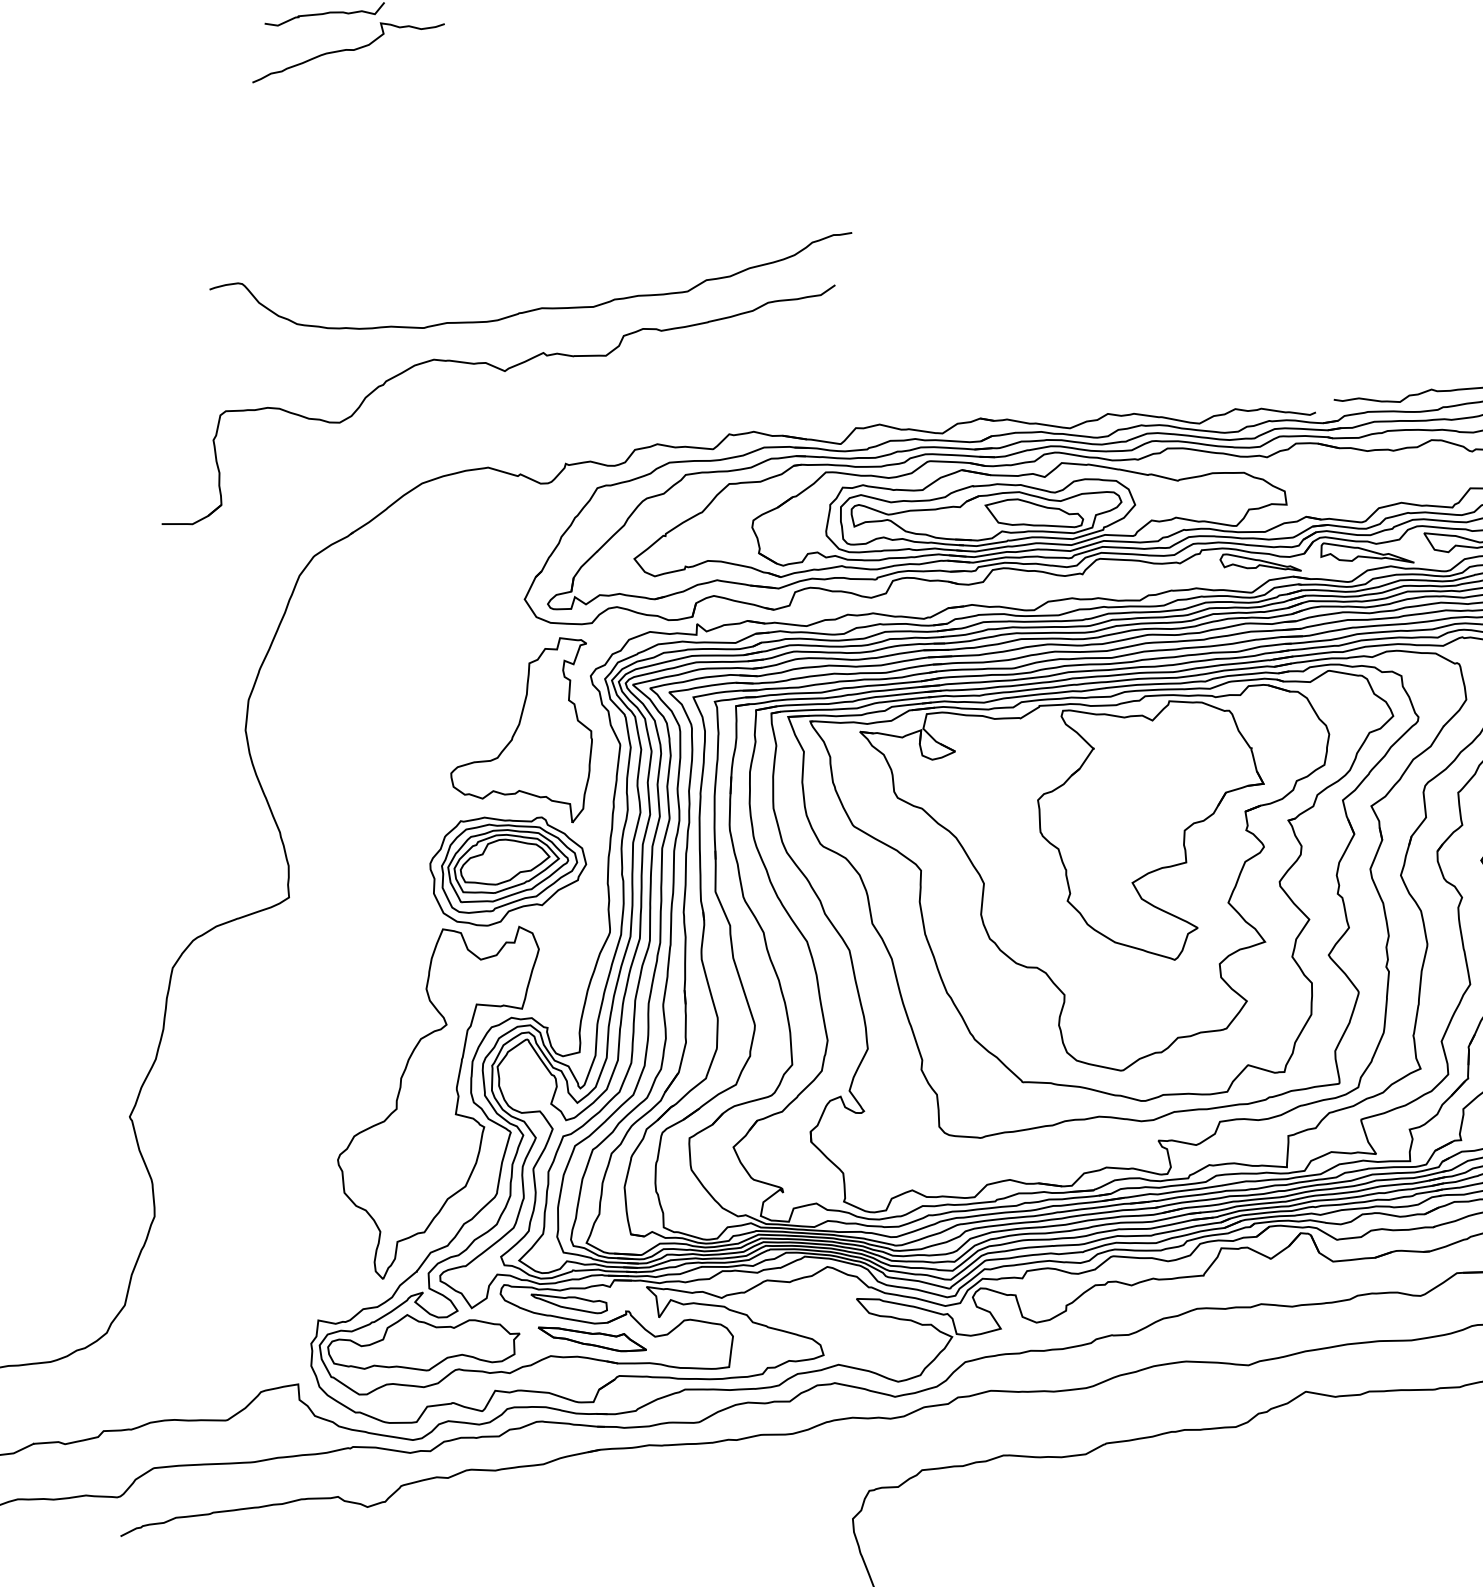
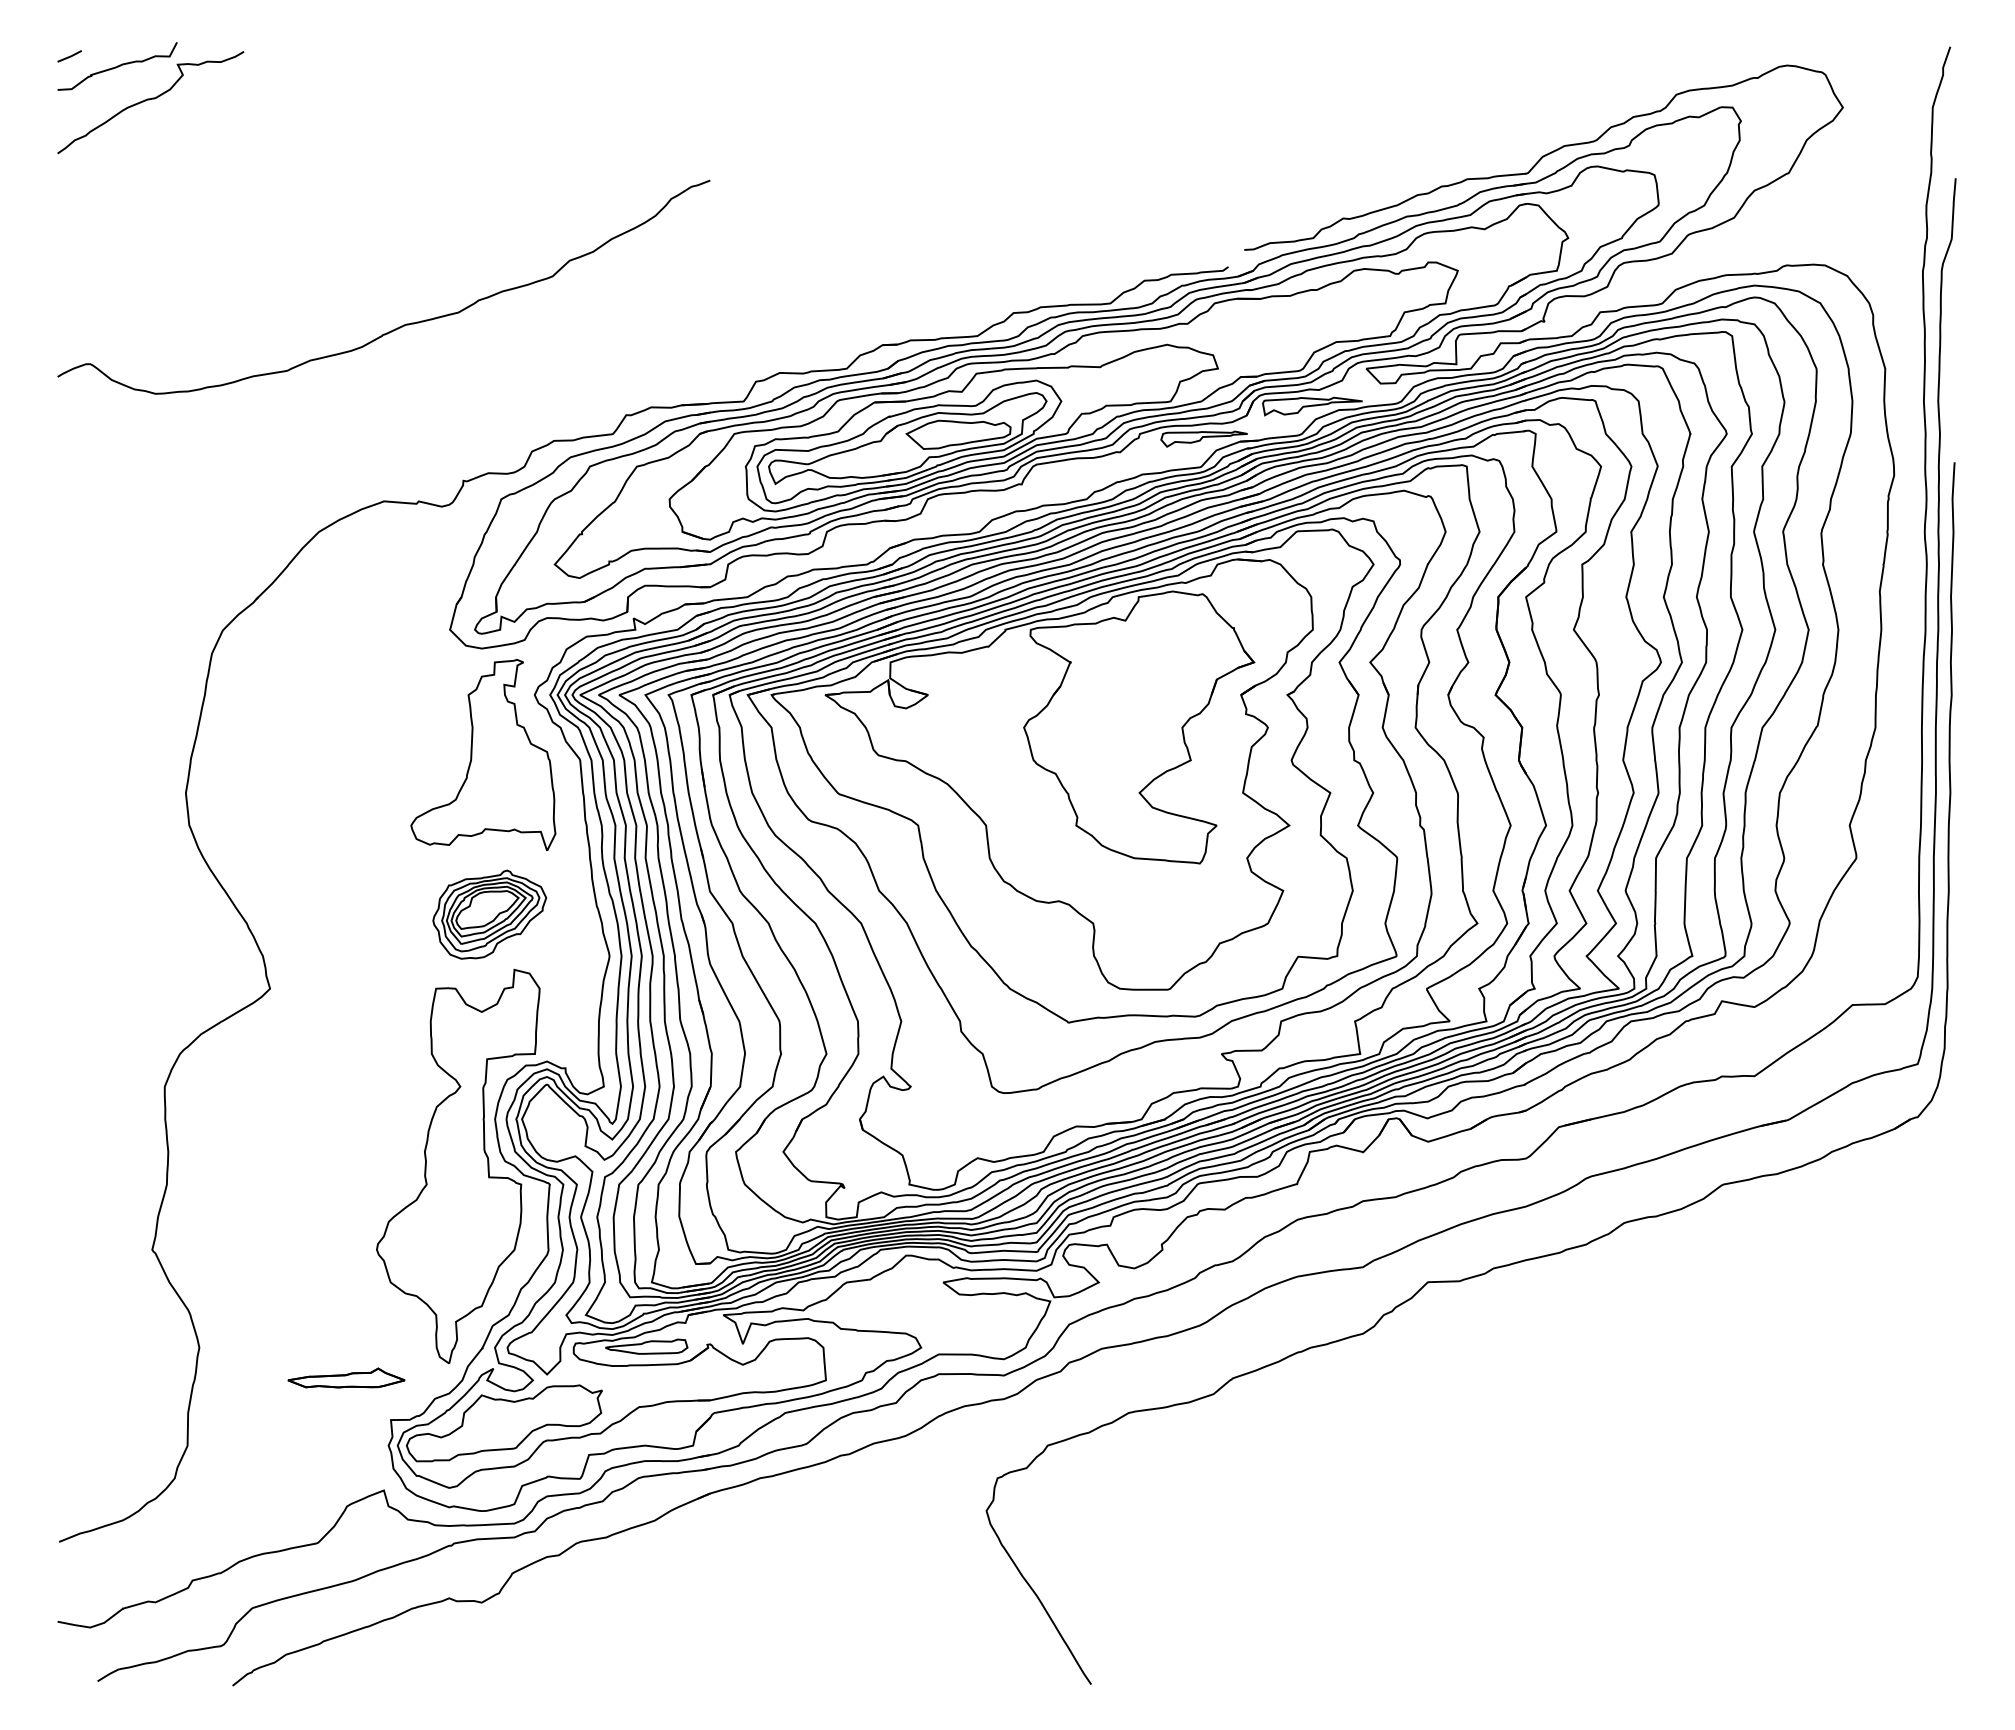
part: (505, 371) -> (381, 398), removed
part: (506, 870) -> (489, 914), size x0.7
part: (592, 1336) -> (346, 1377), moved

